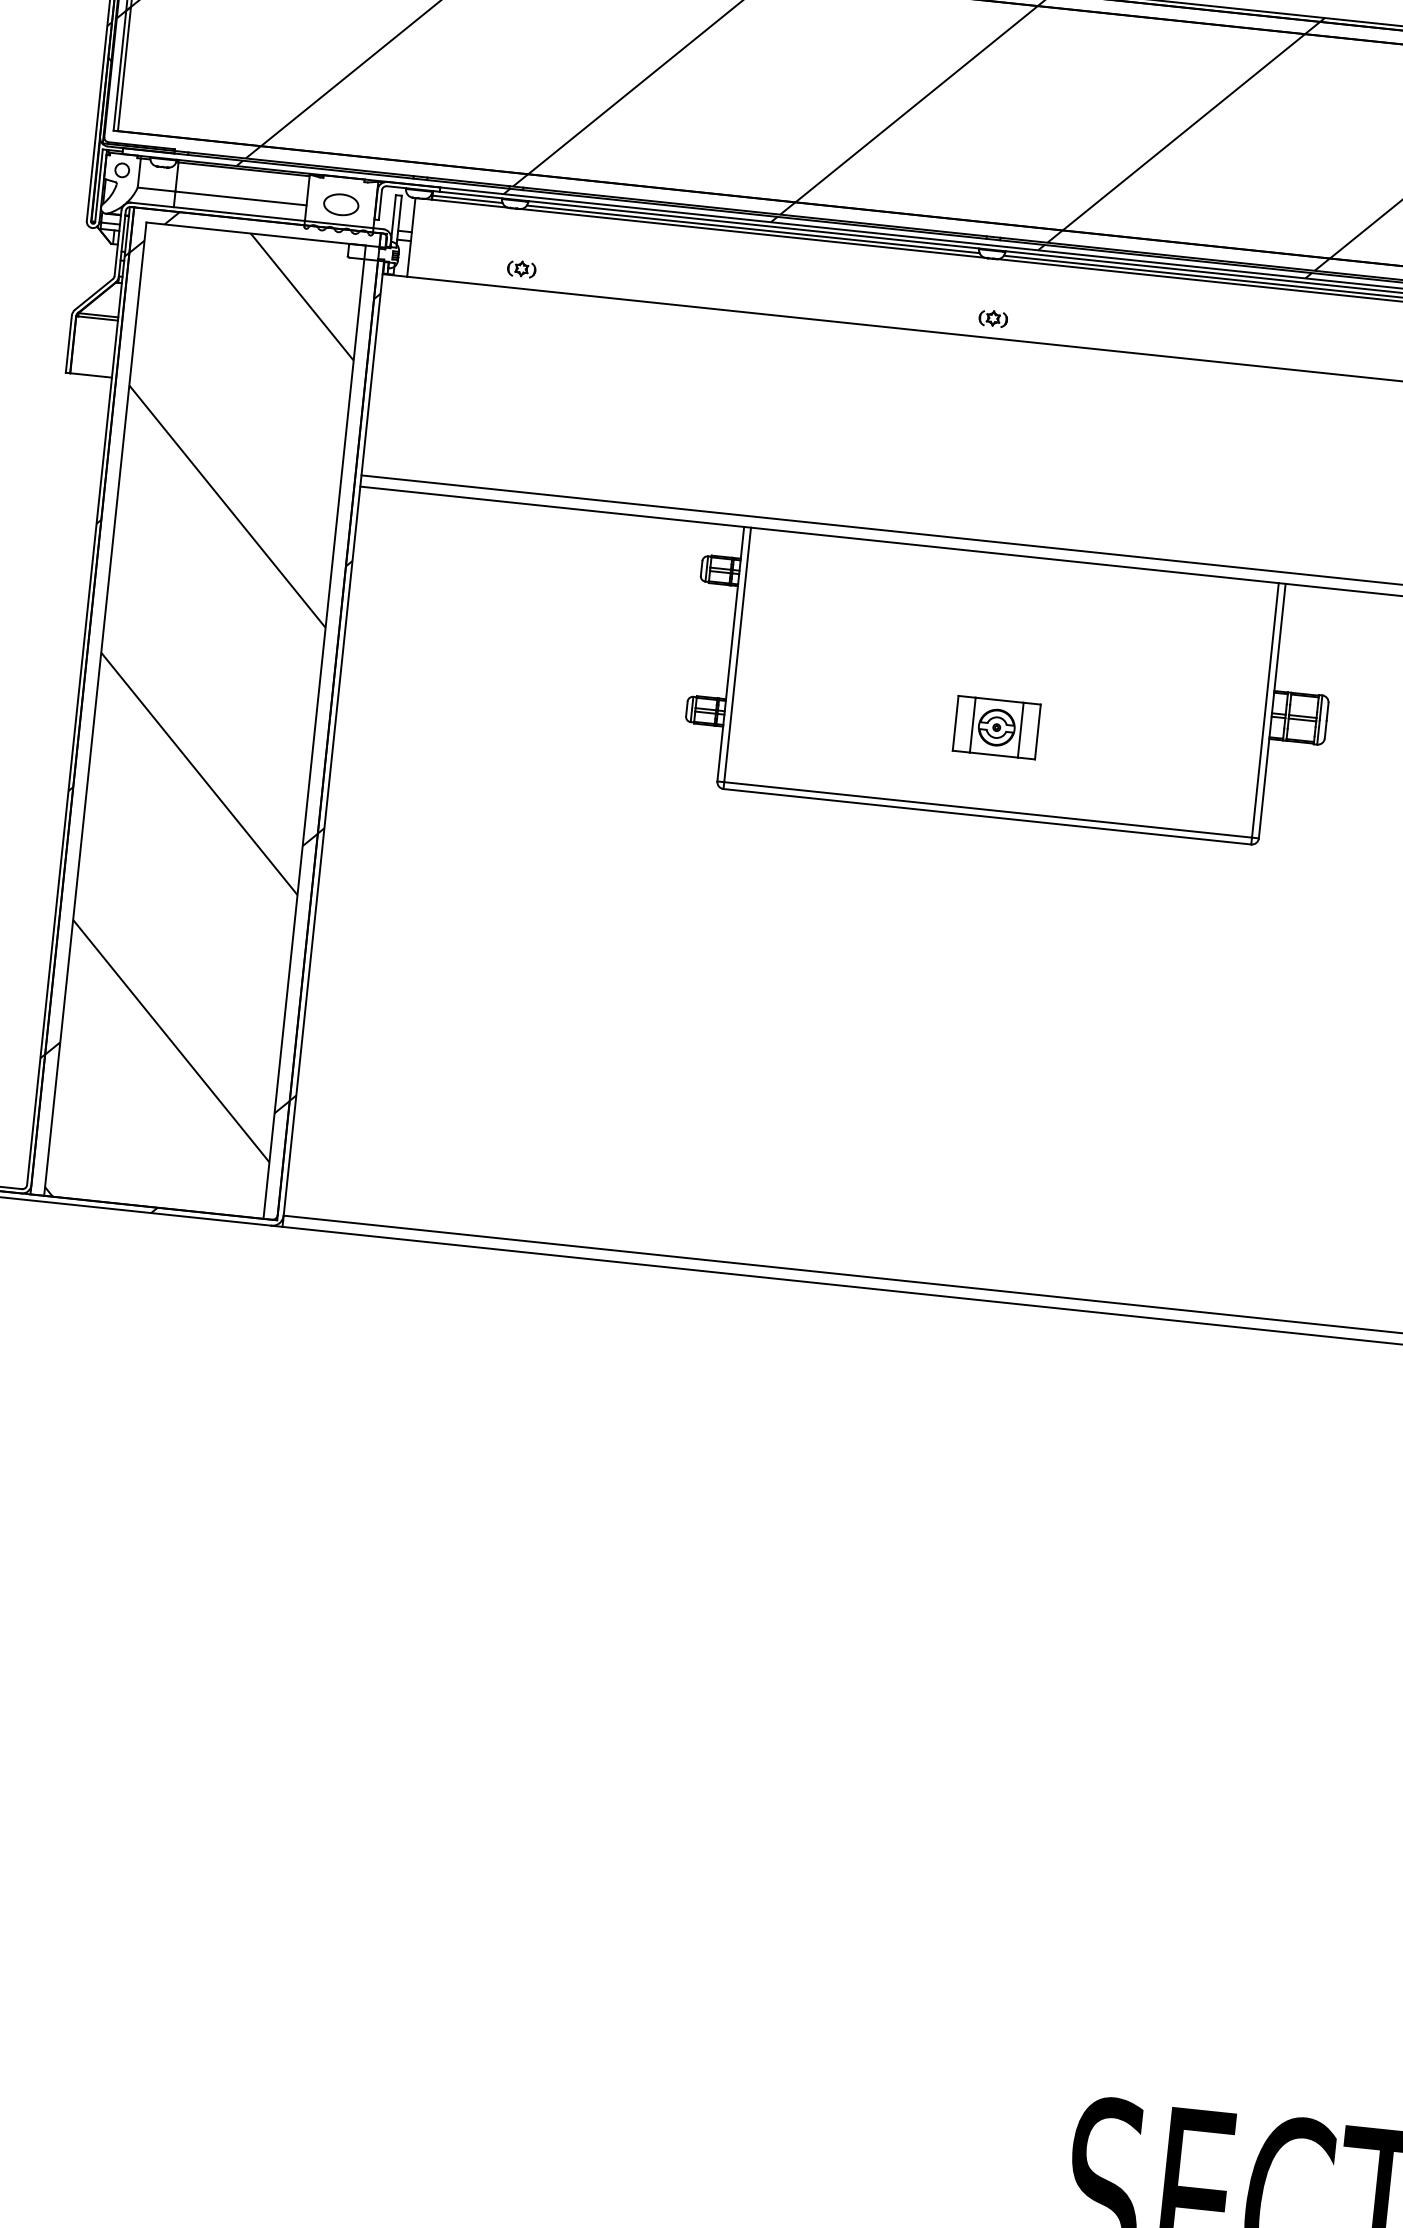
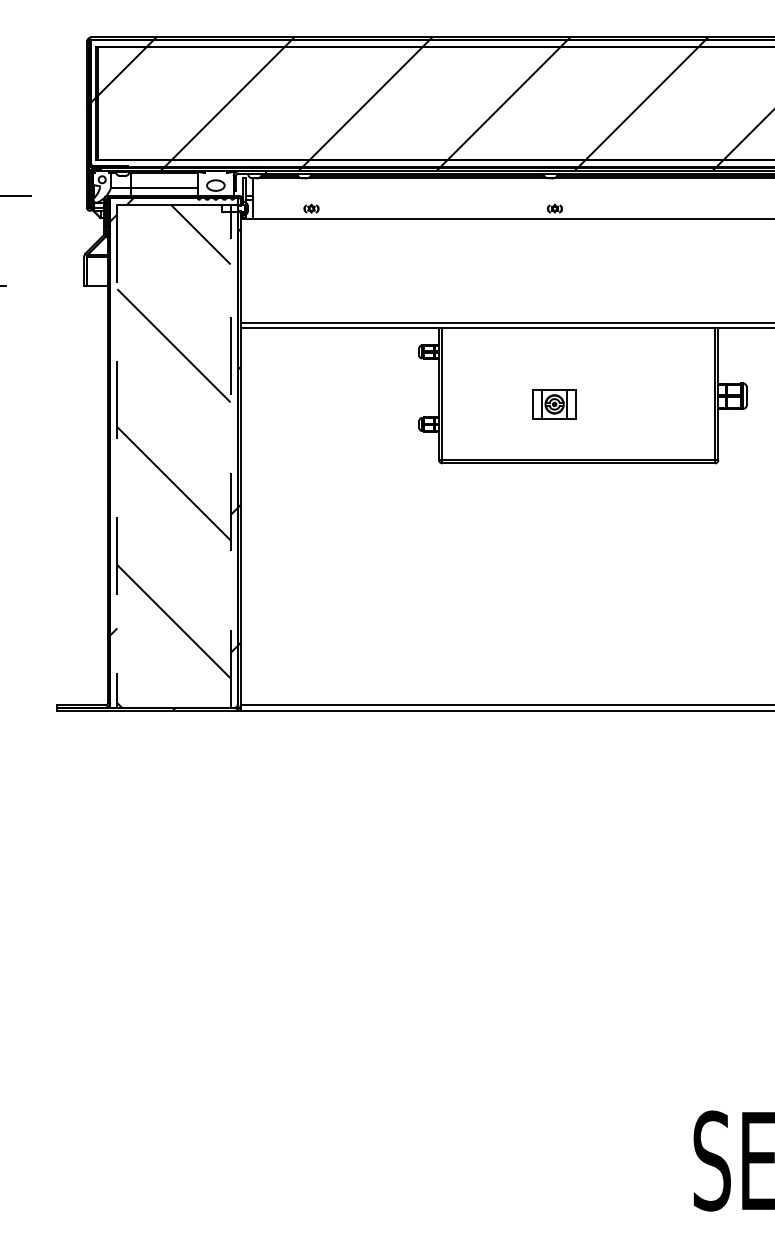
line: (95, 709) -> (117, 456), solid -> dashed
part: (996, 727) -> (554, 404), moved
line: (314, 730) -> (230, 455), solid -> dashed

